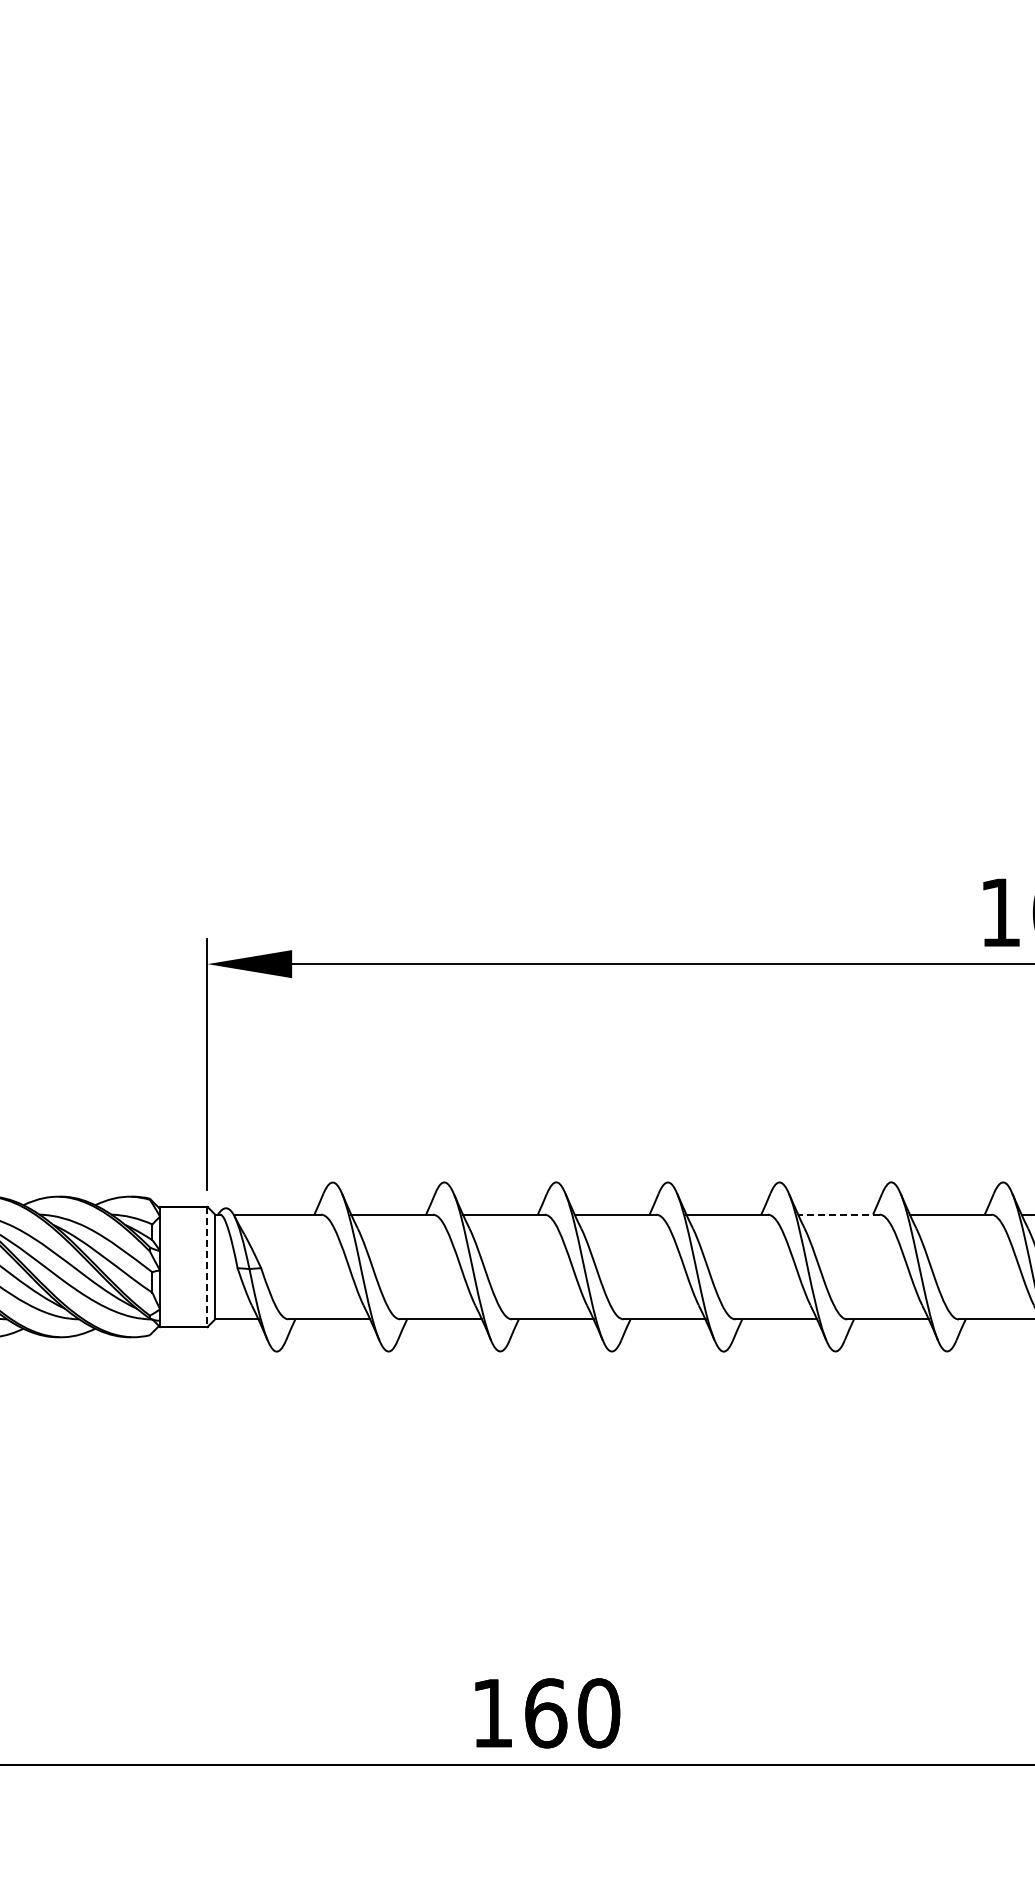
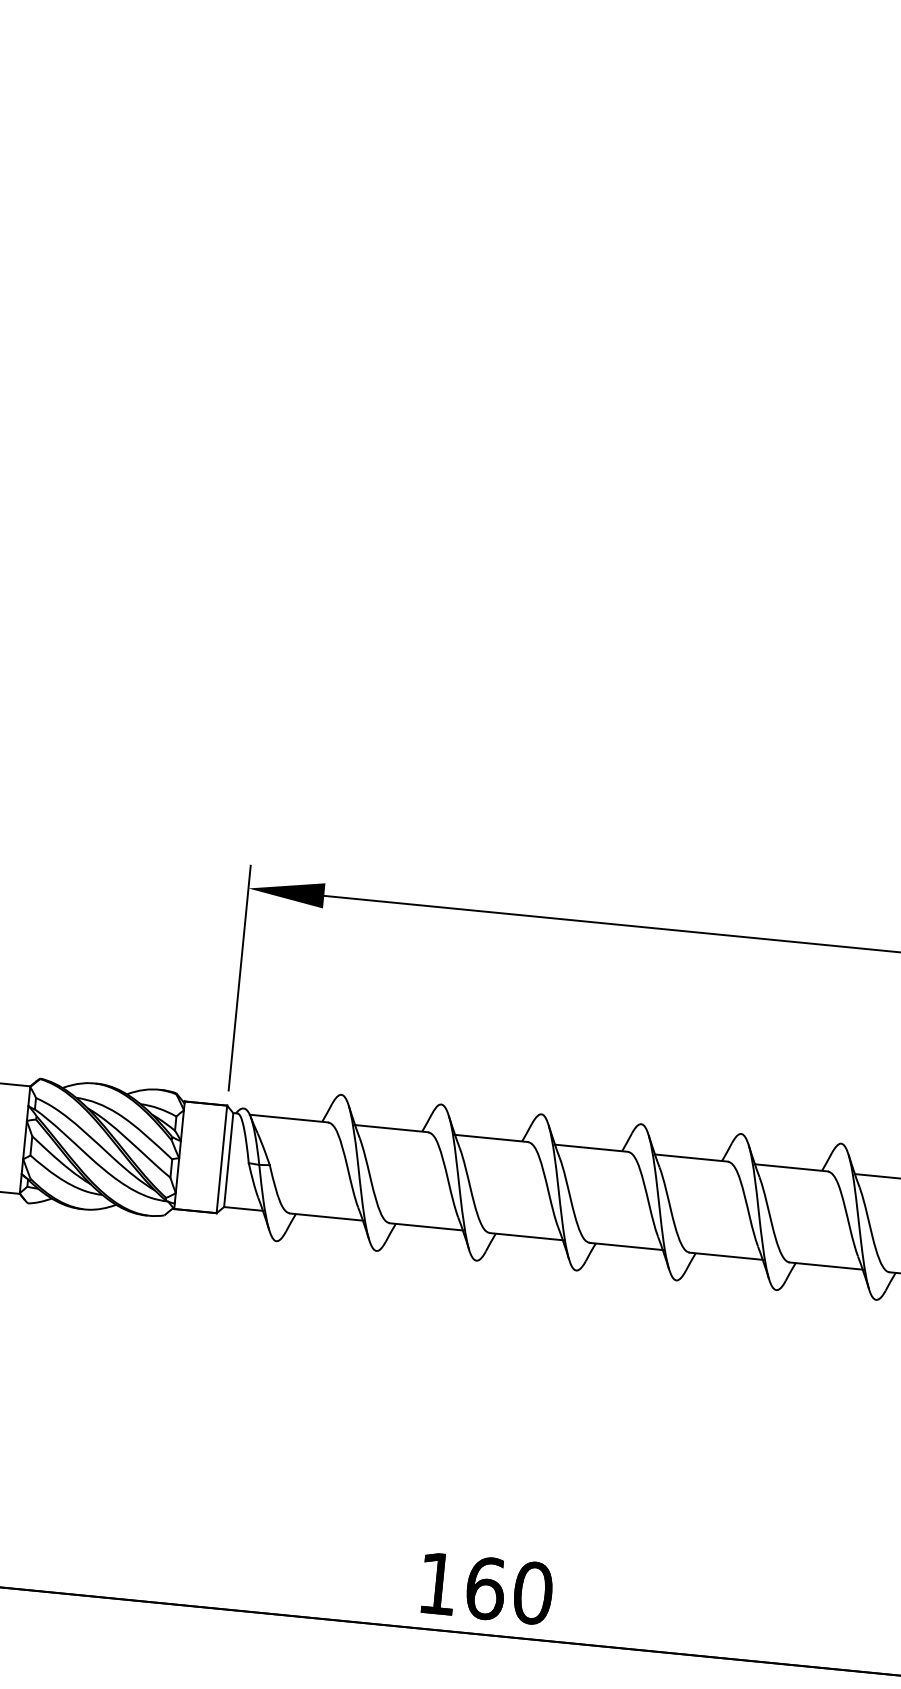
line: (838, 1214) -> (791, 1167), dashed -> solid
line: (207, 1267) -> (221, 1159), dashed -> solid

